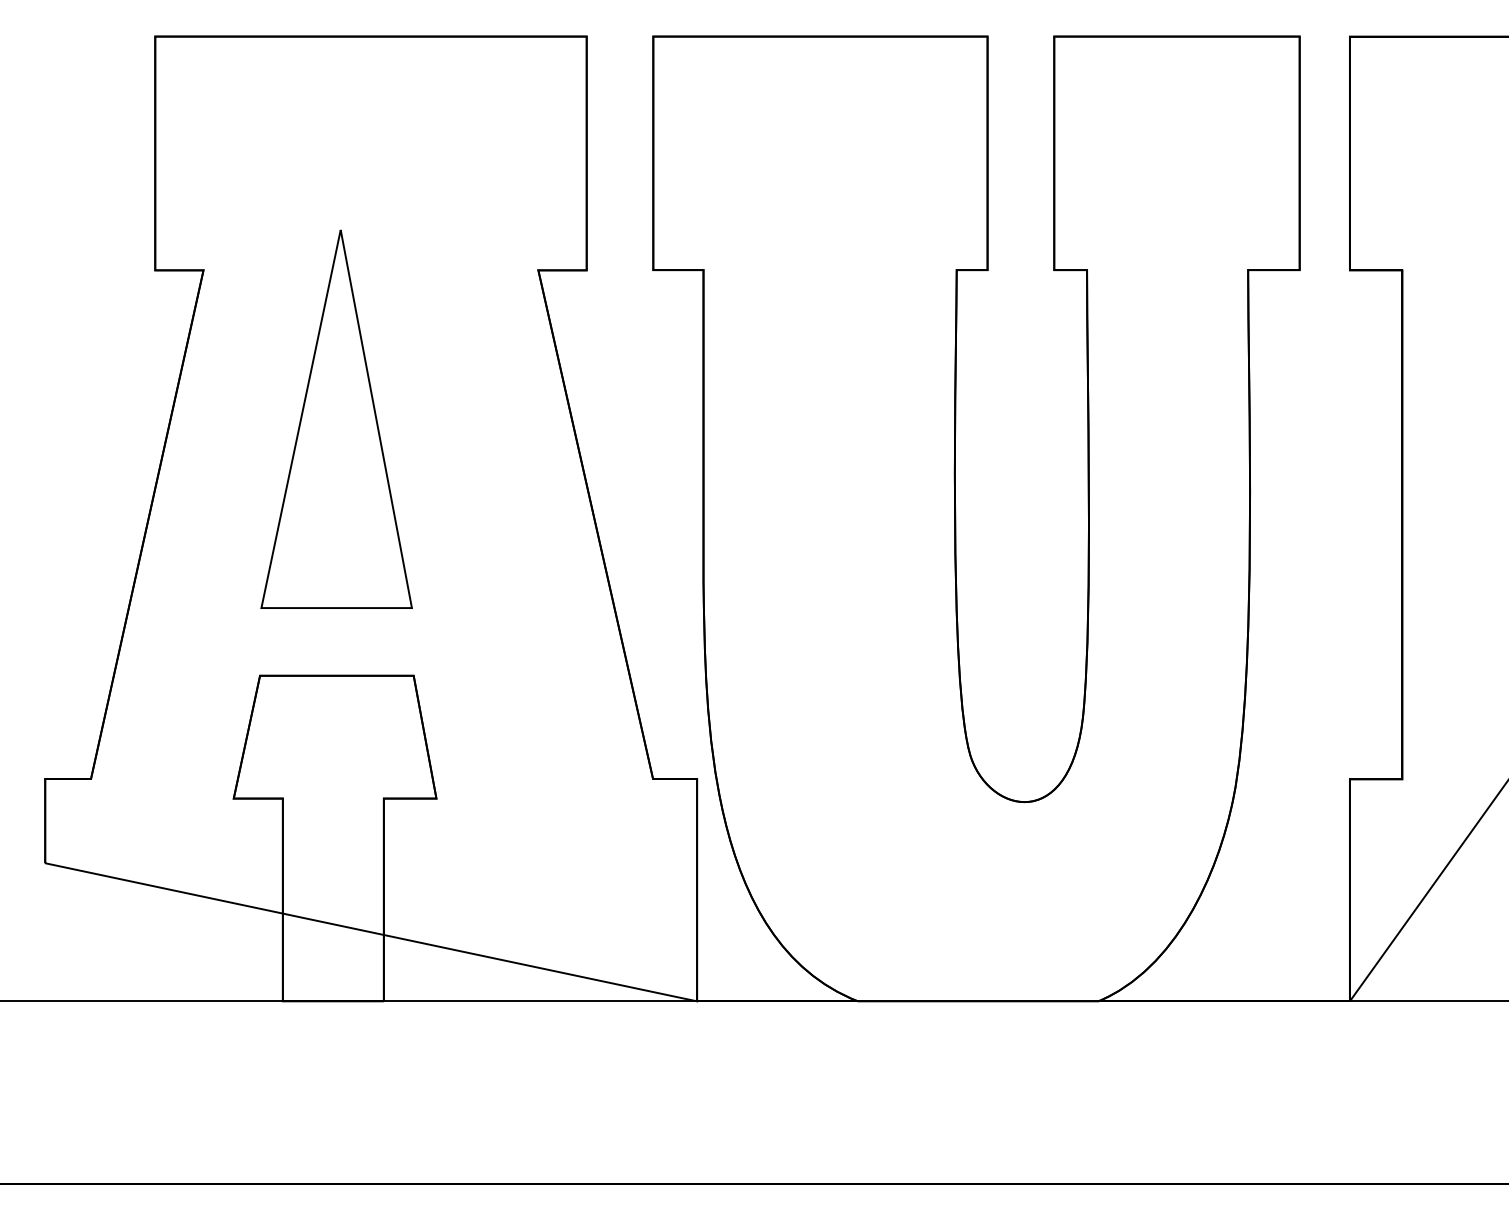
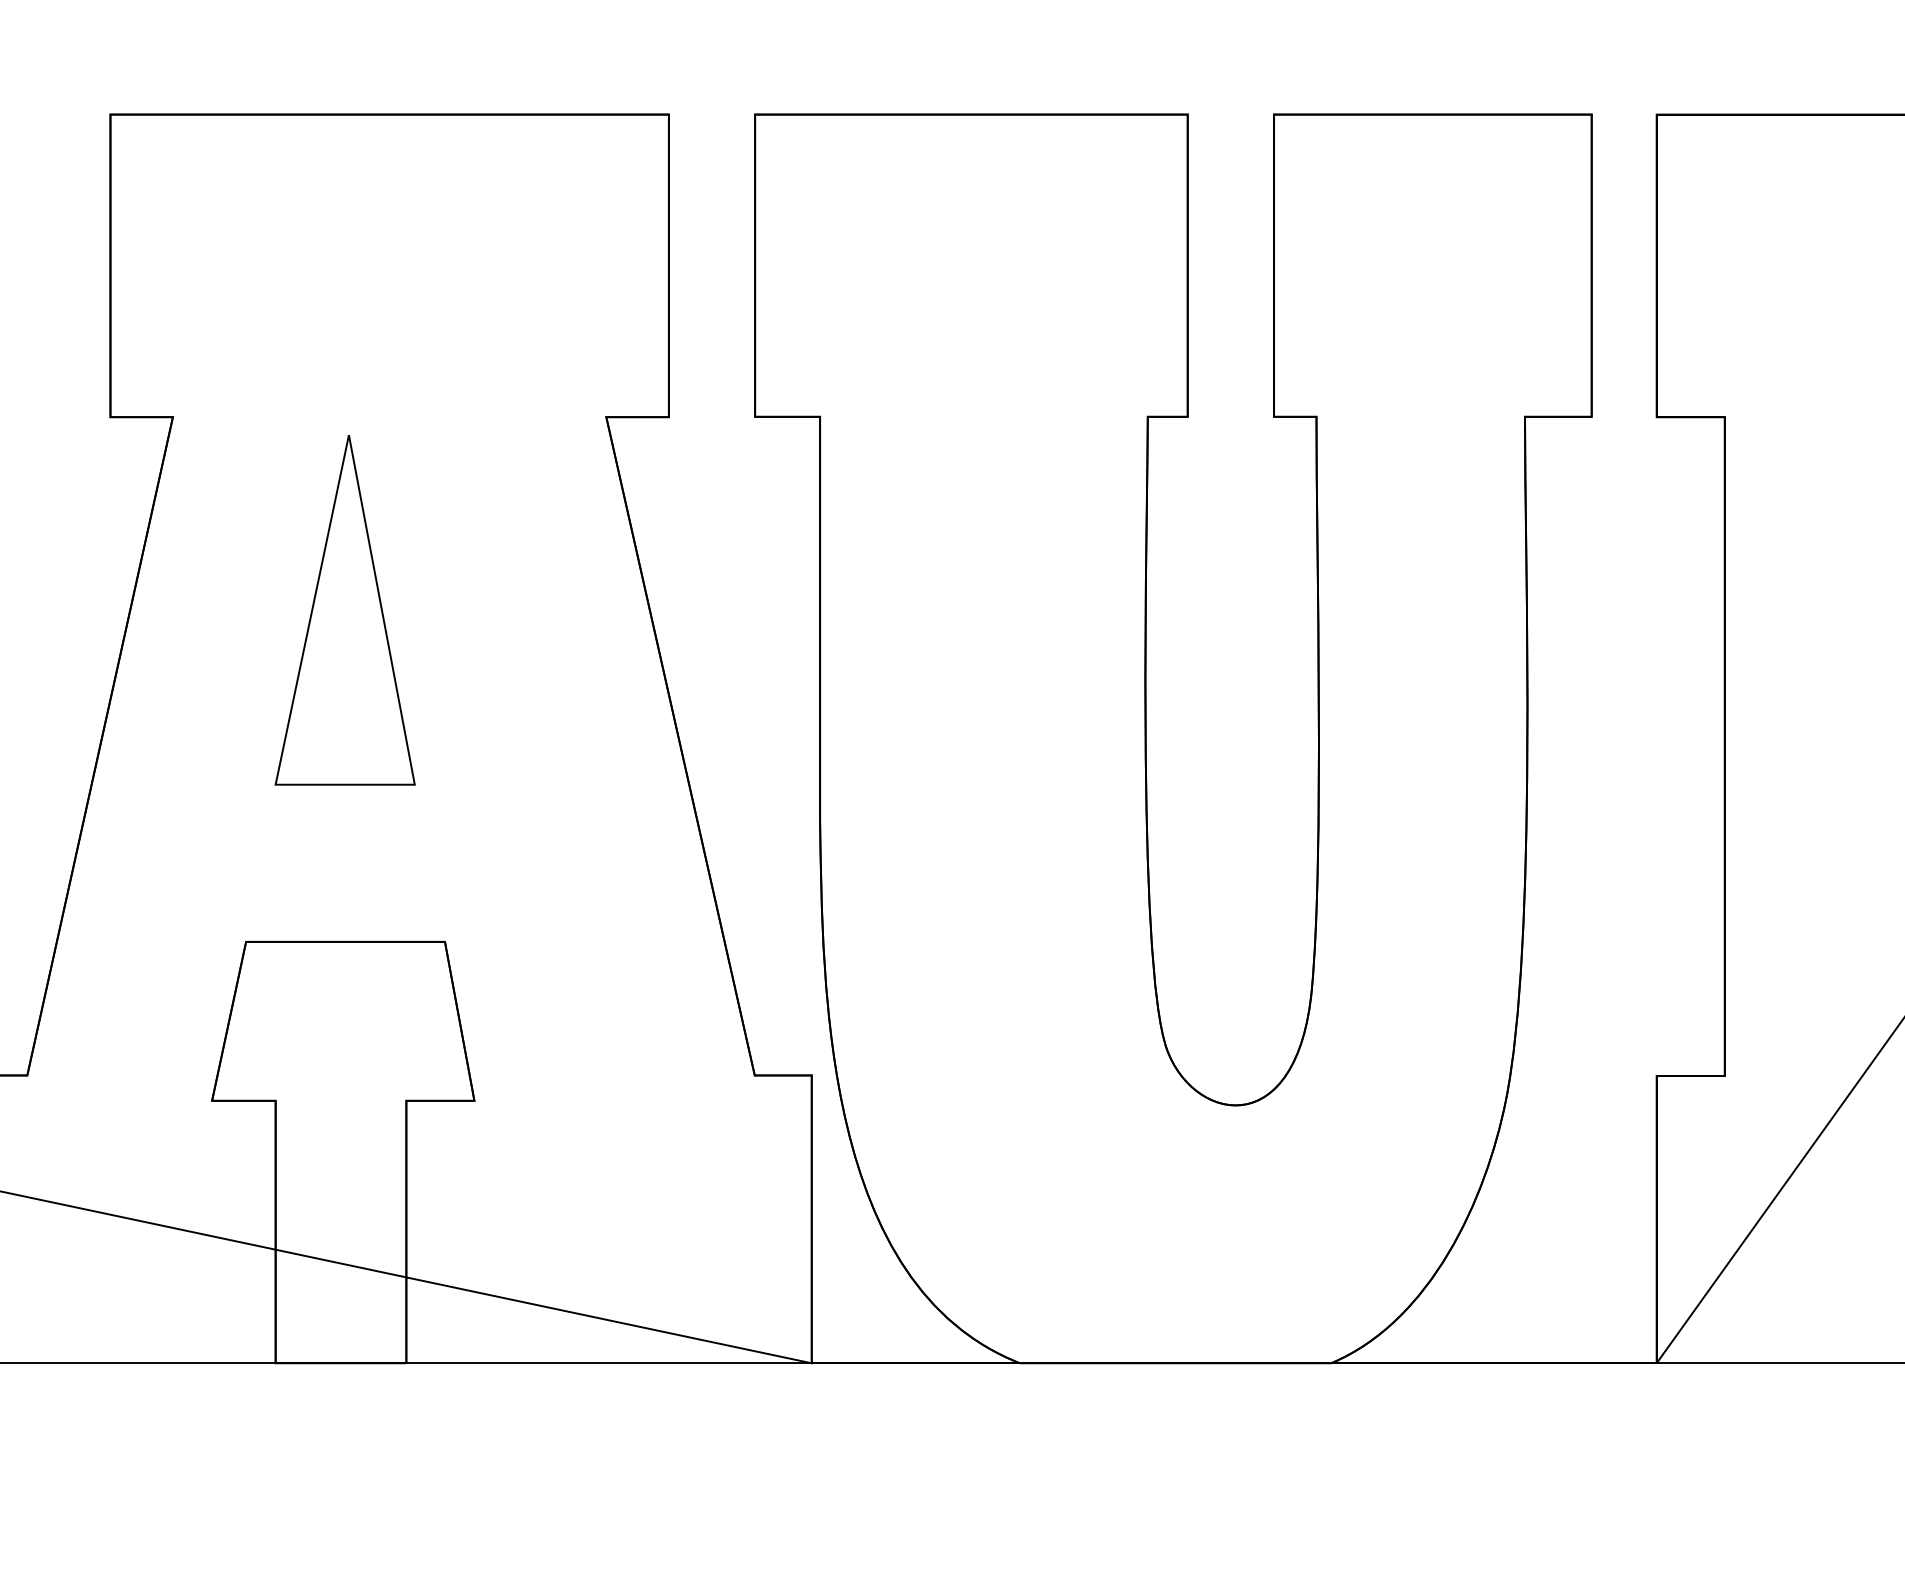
part: (336, 419) -> (345, 610), size x0.71

